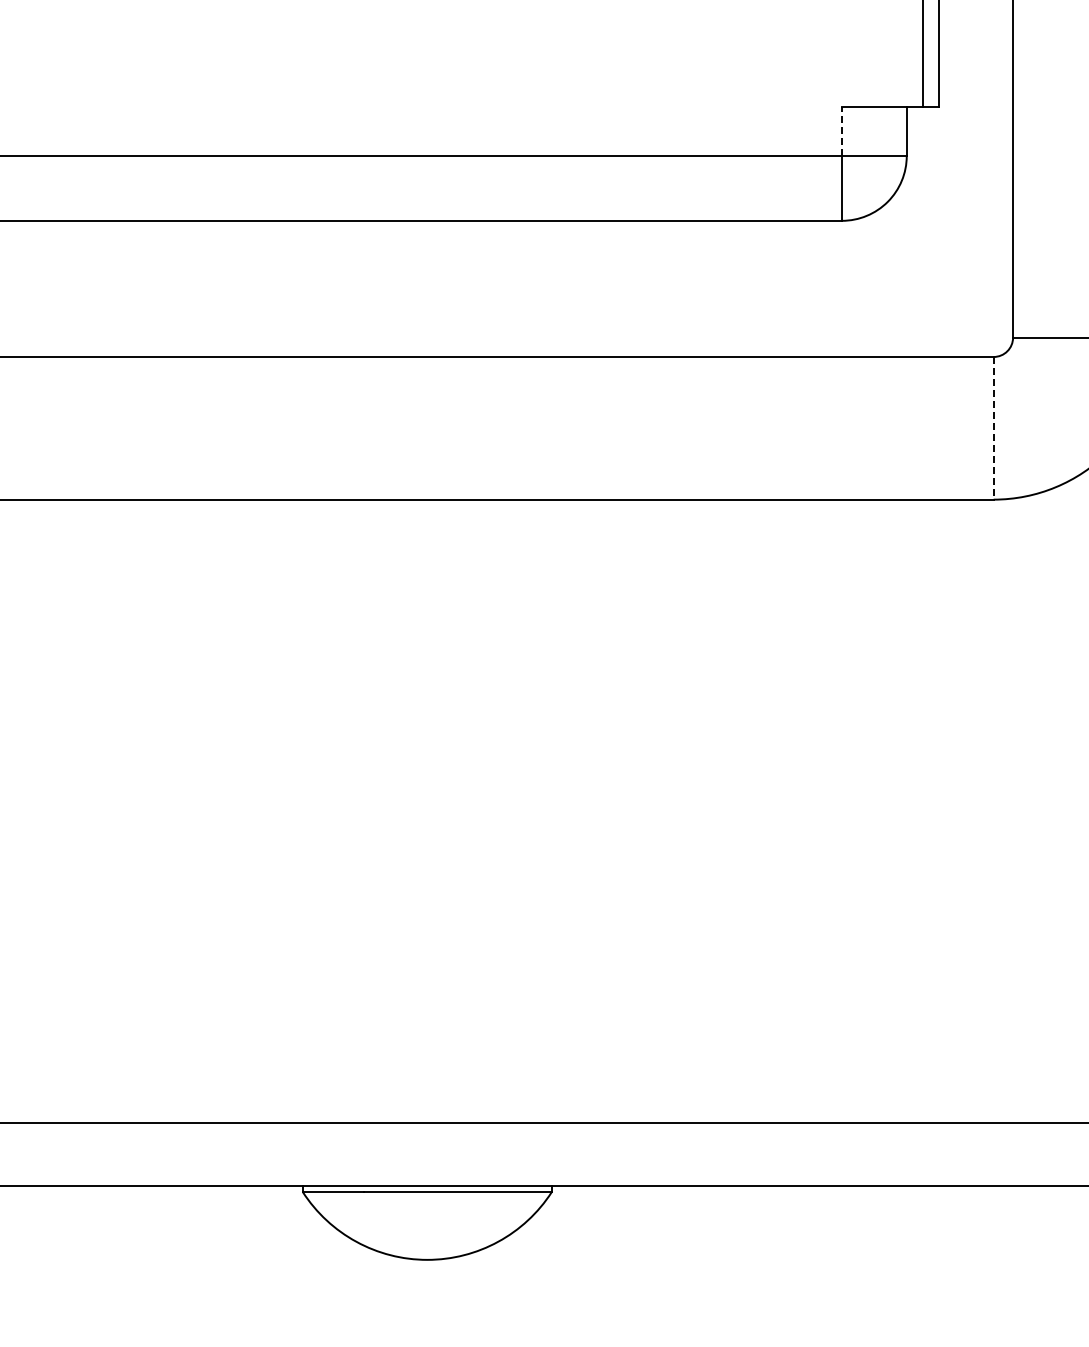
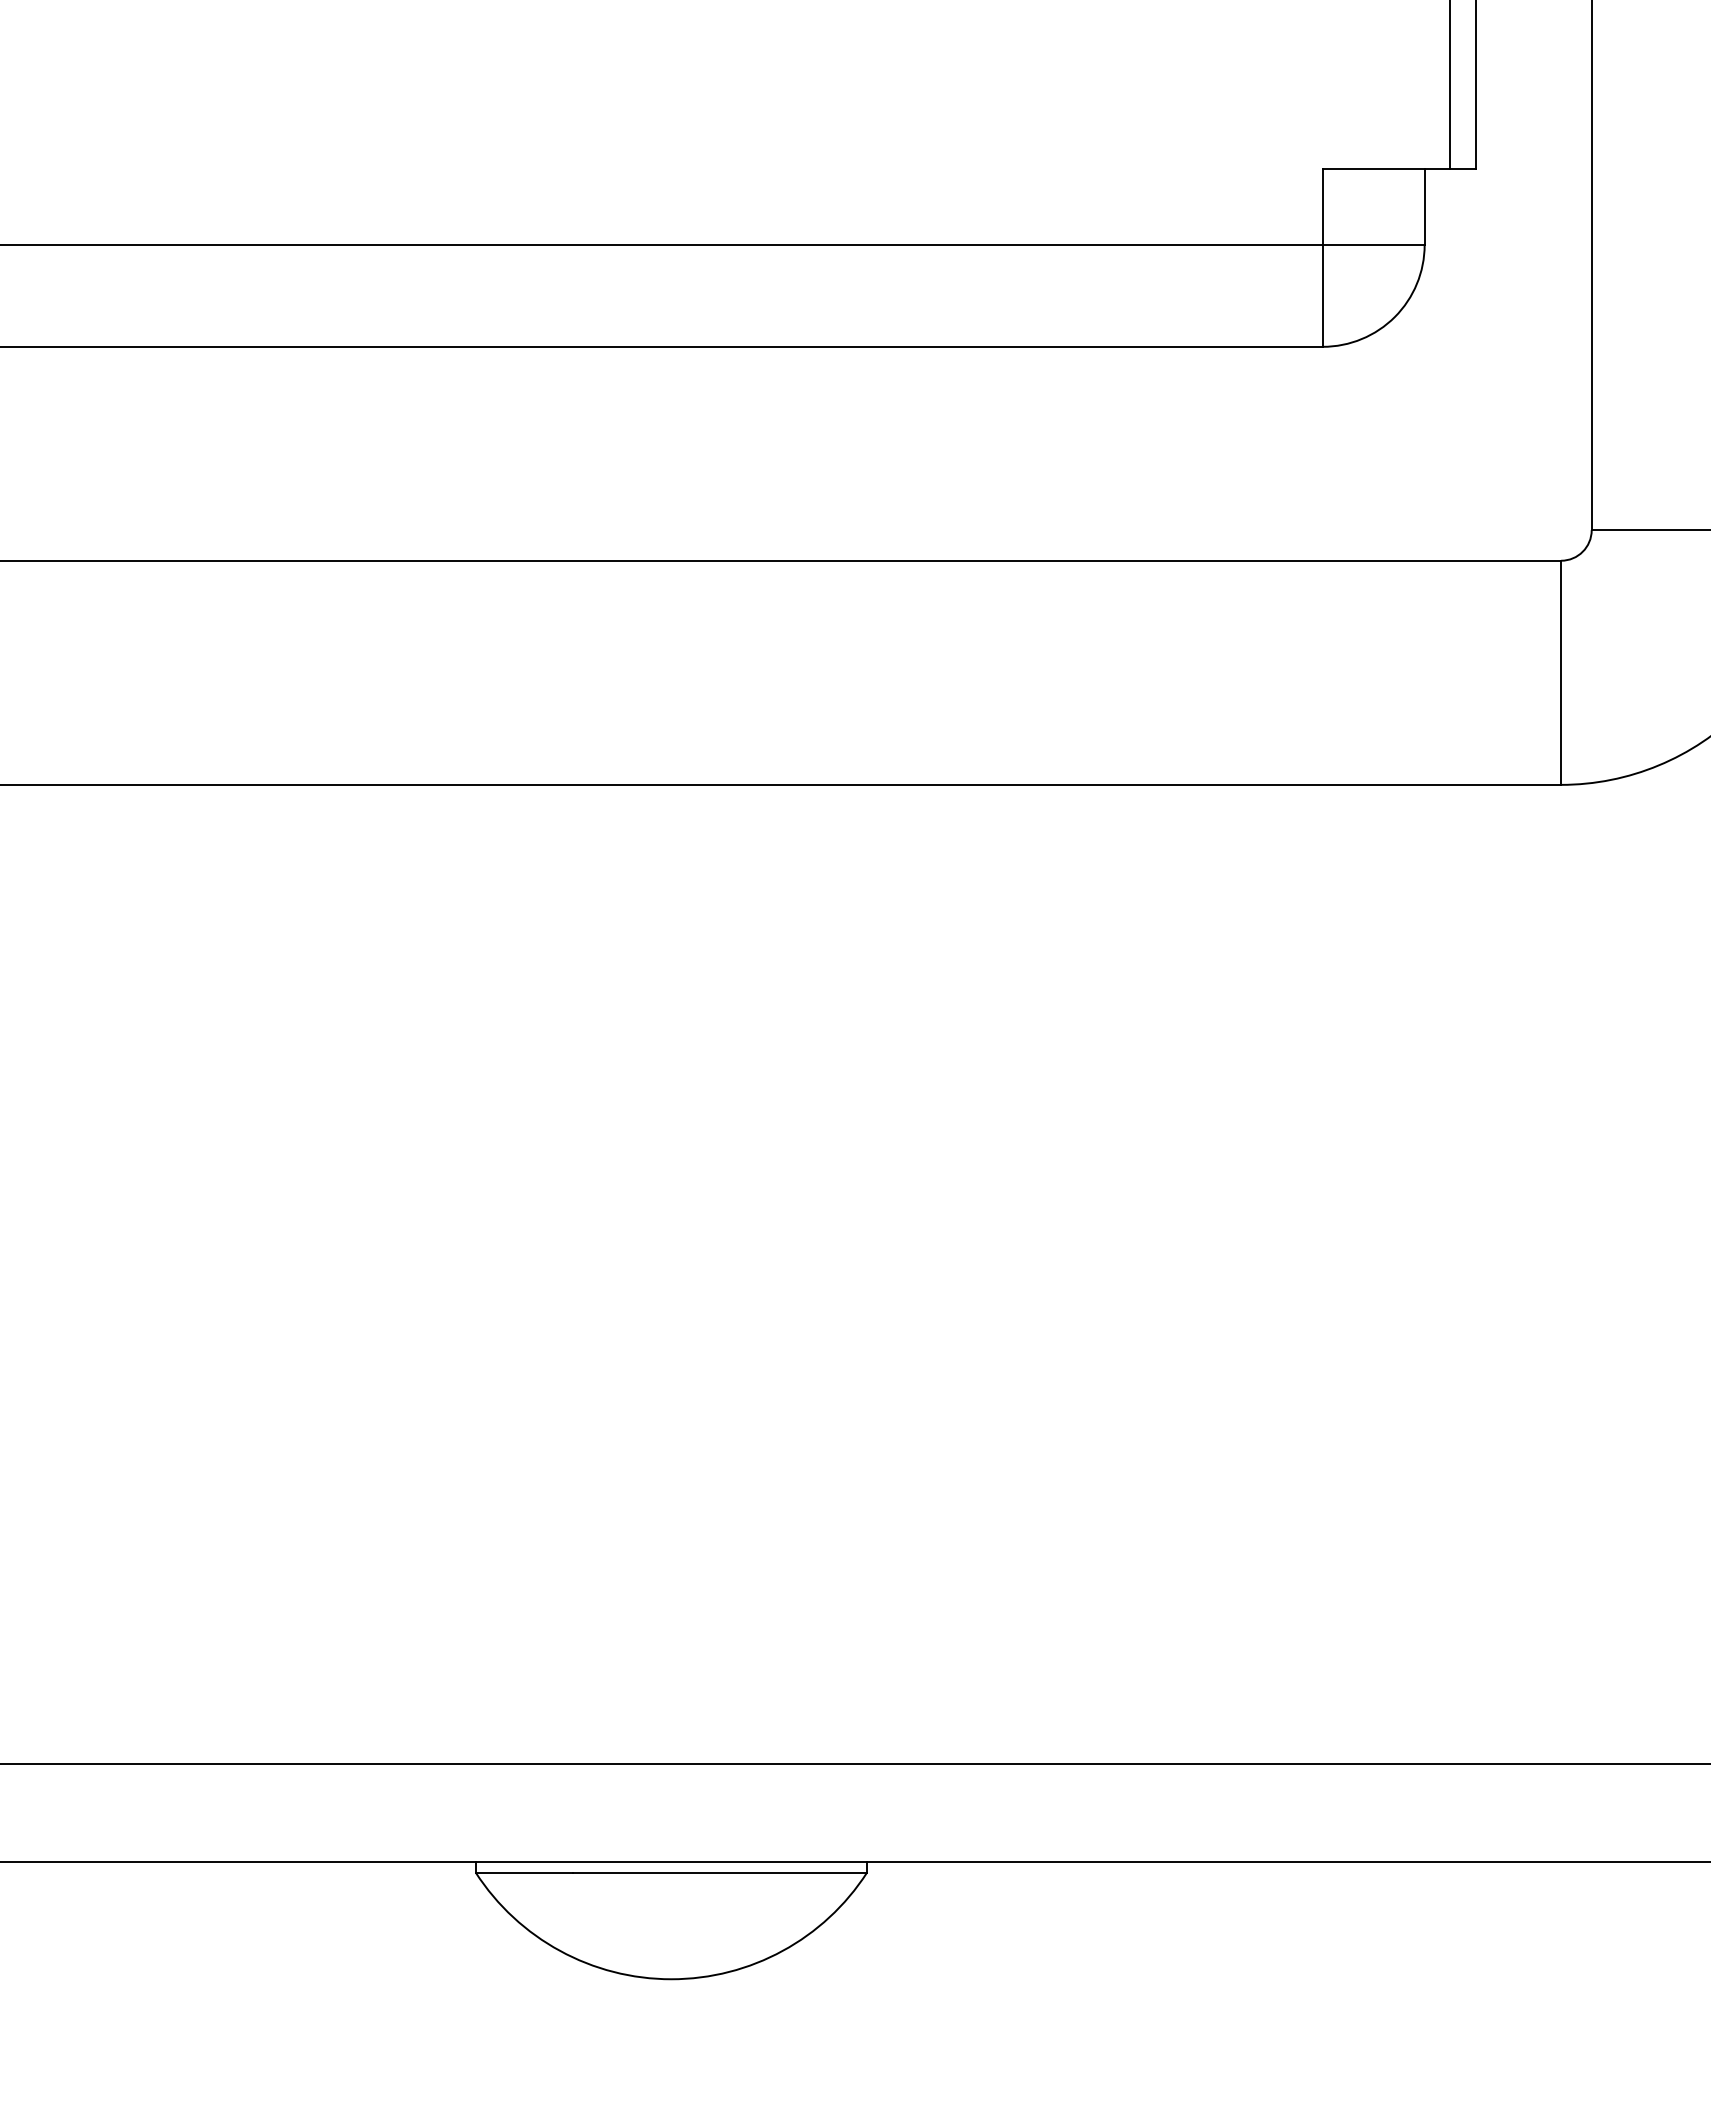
line: (841, 131) -> (1322, 206), dashed -> solid
line: (993, 428) -> (1560, 673), dashed -> solid

